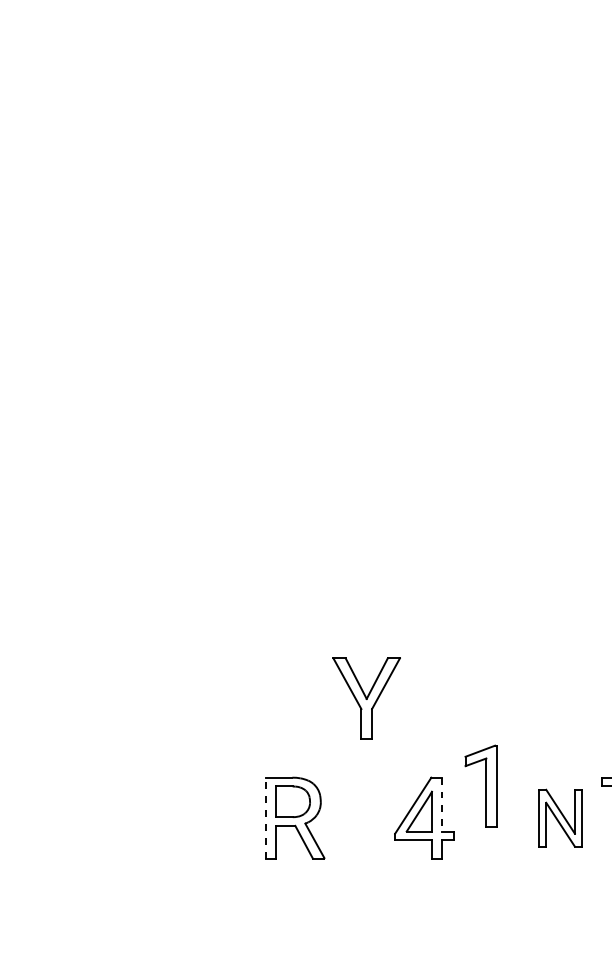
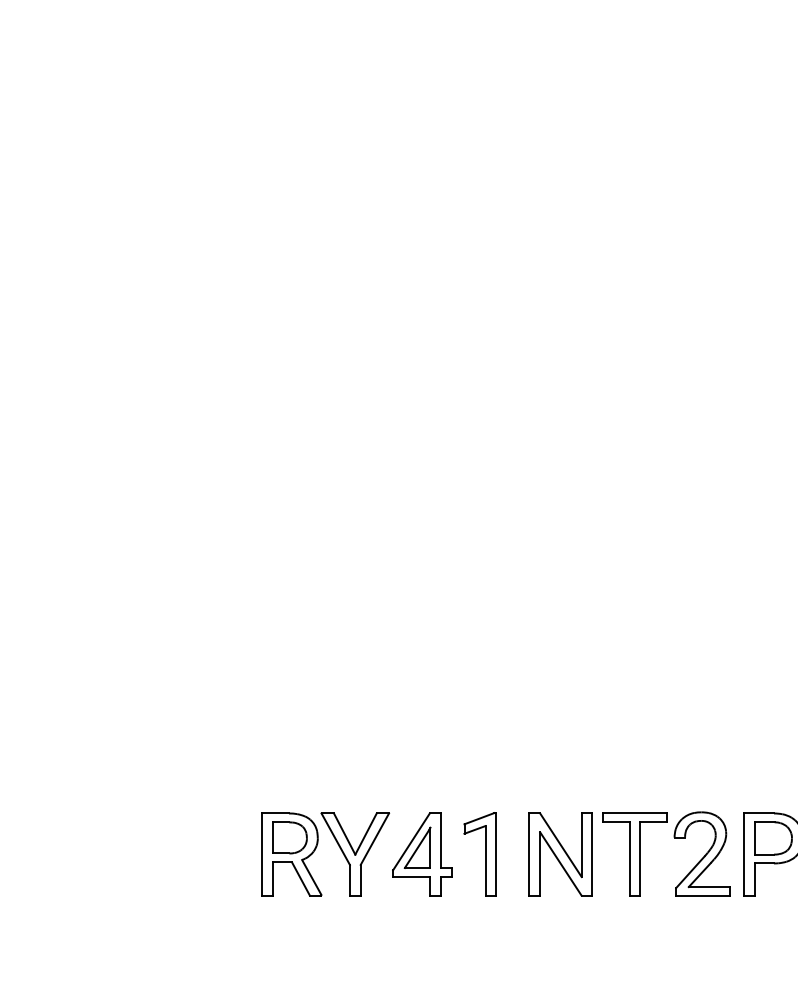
part: (366, 698) -> (355, 854), moved
part: (480, 786) -> (479, 854), moved
line: (441, 805) -> (440, 841), dashed -> solid
line: (265, 818) -> (261, 854), dashed -> solid
part: (560, 818) -> (560, 854), size x1.43

